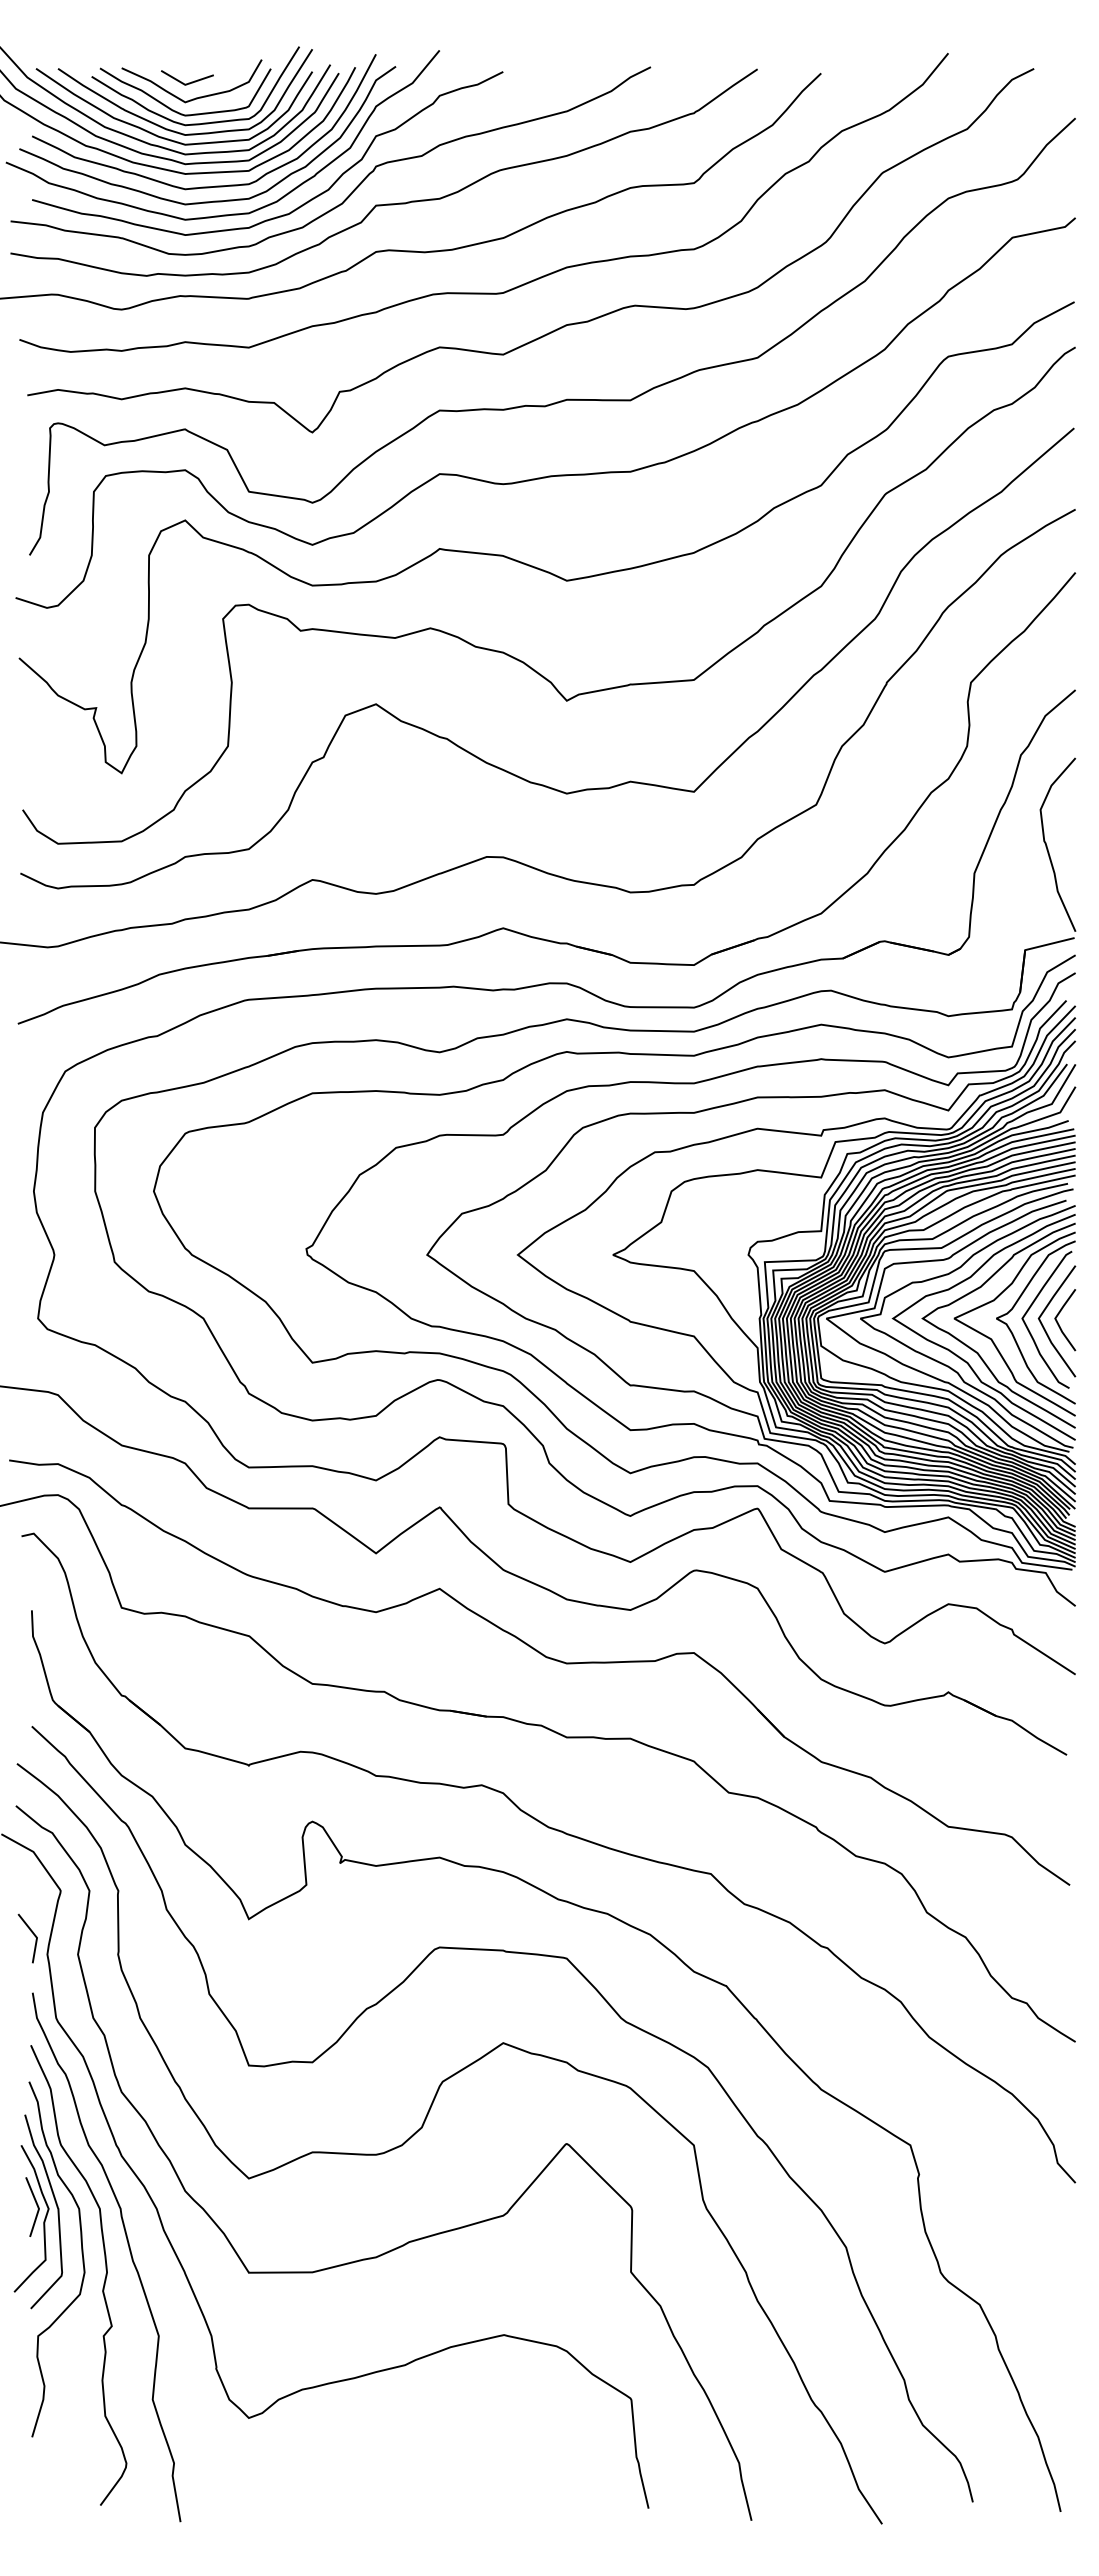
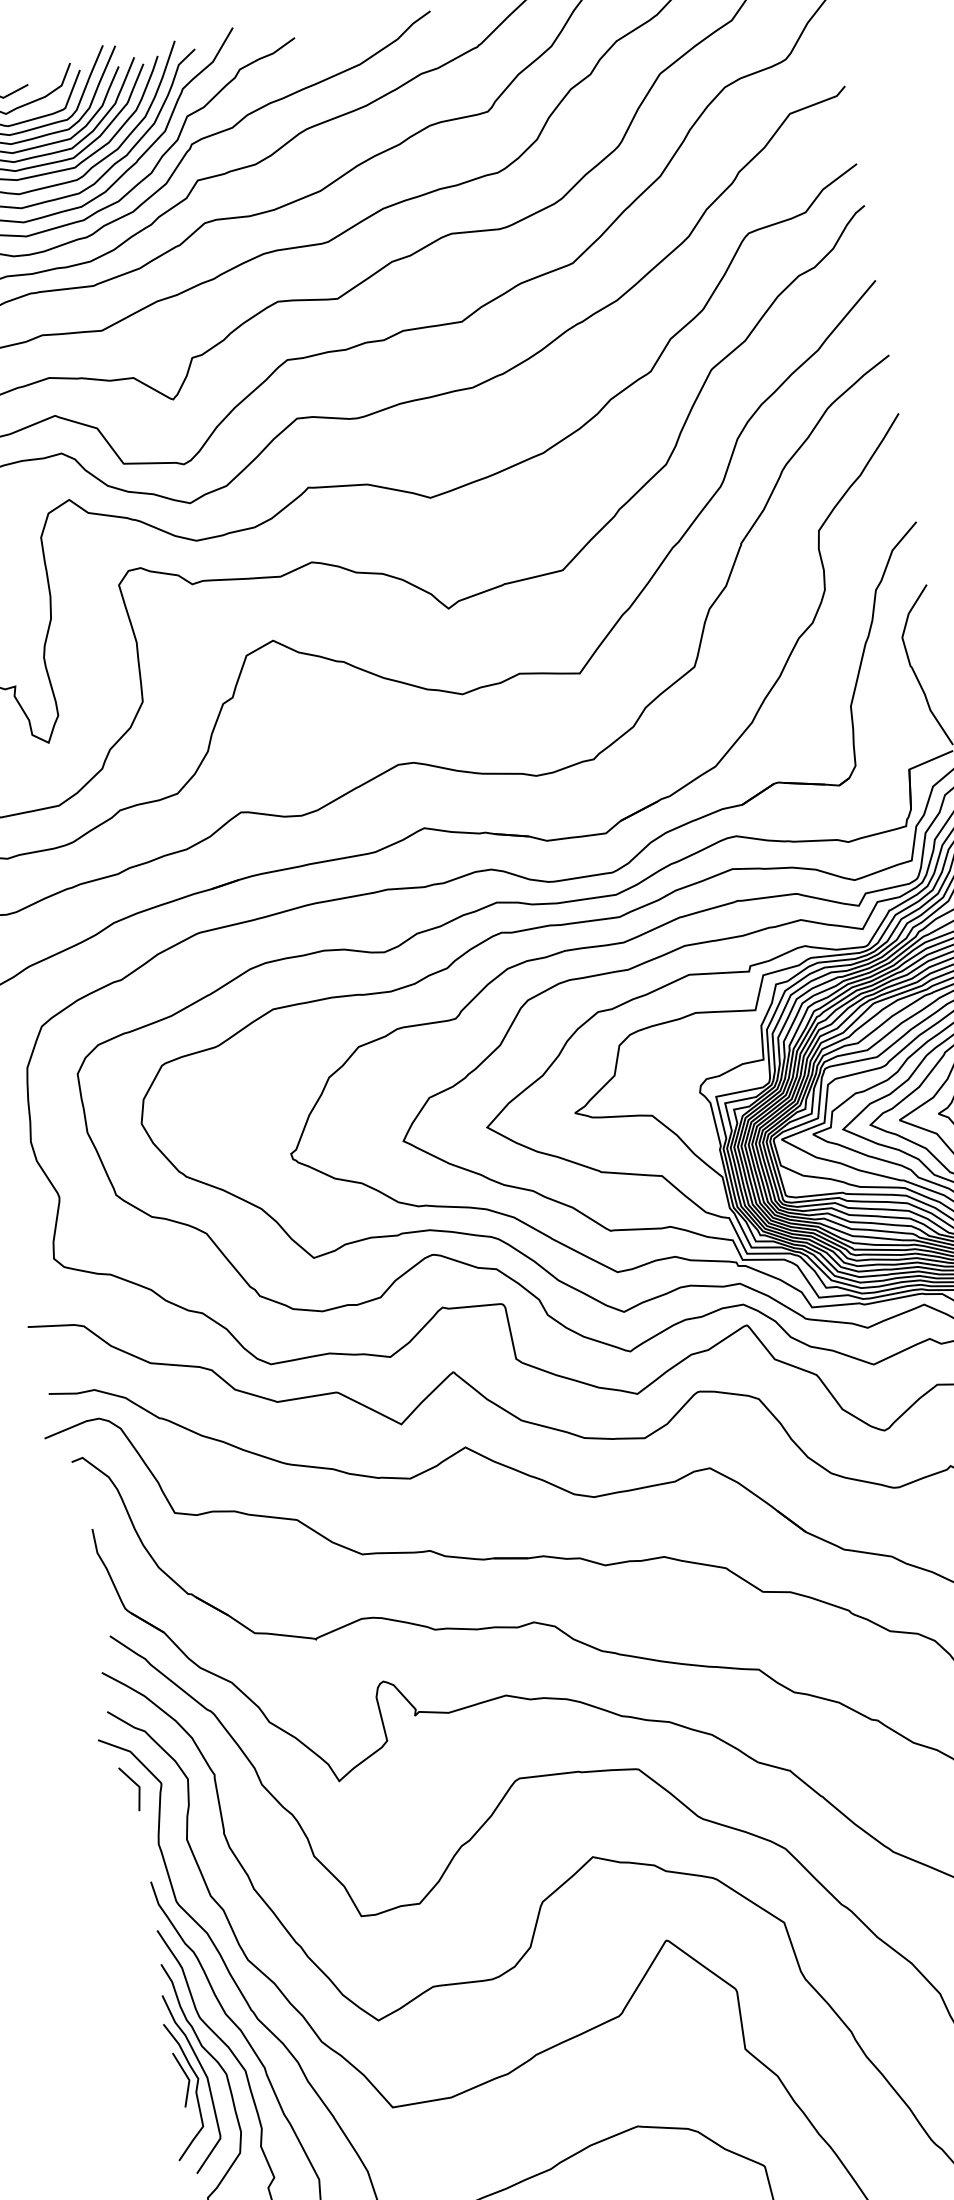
line: (33, 1935) -> (135, 1785), moved

